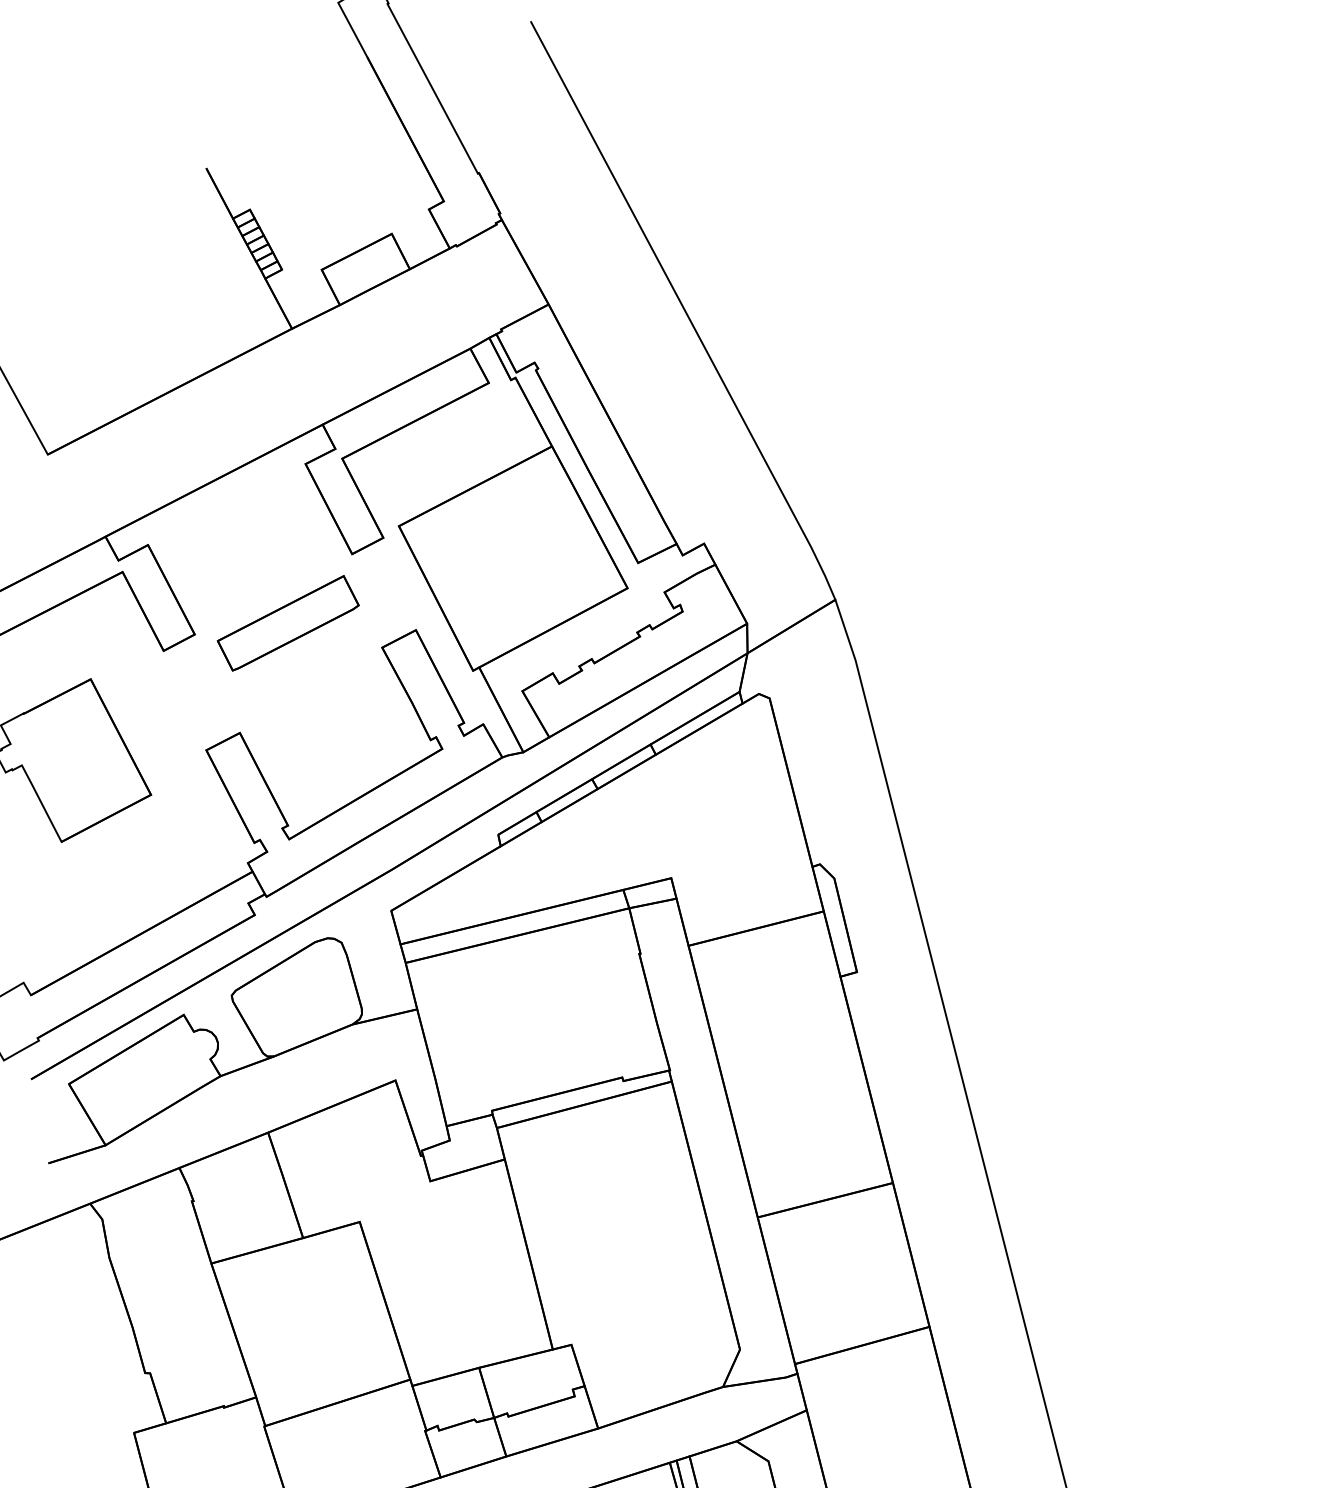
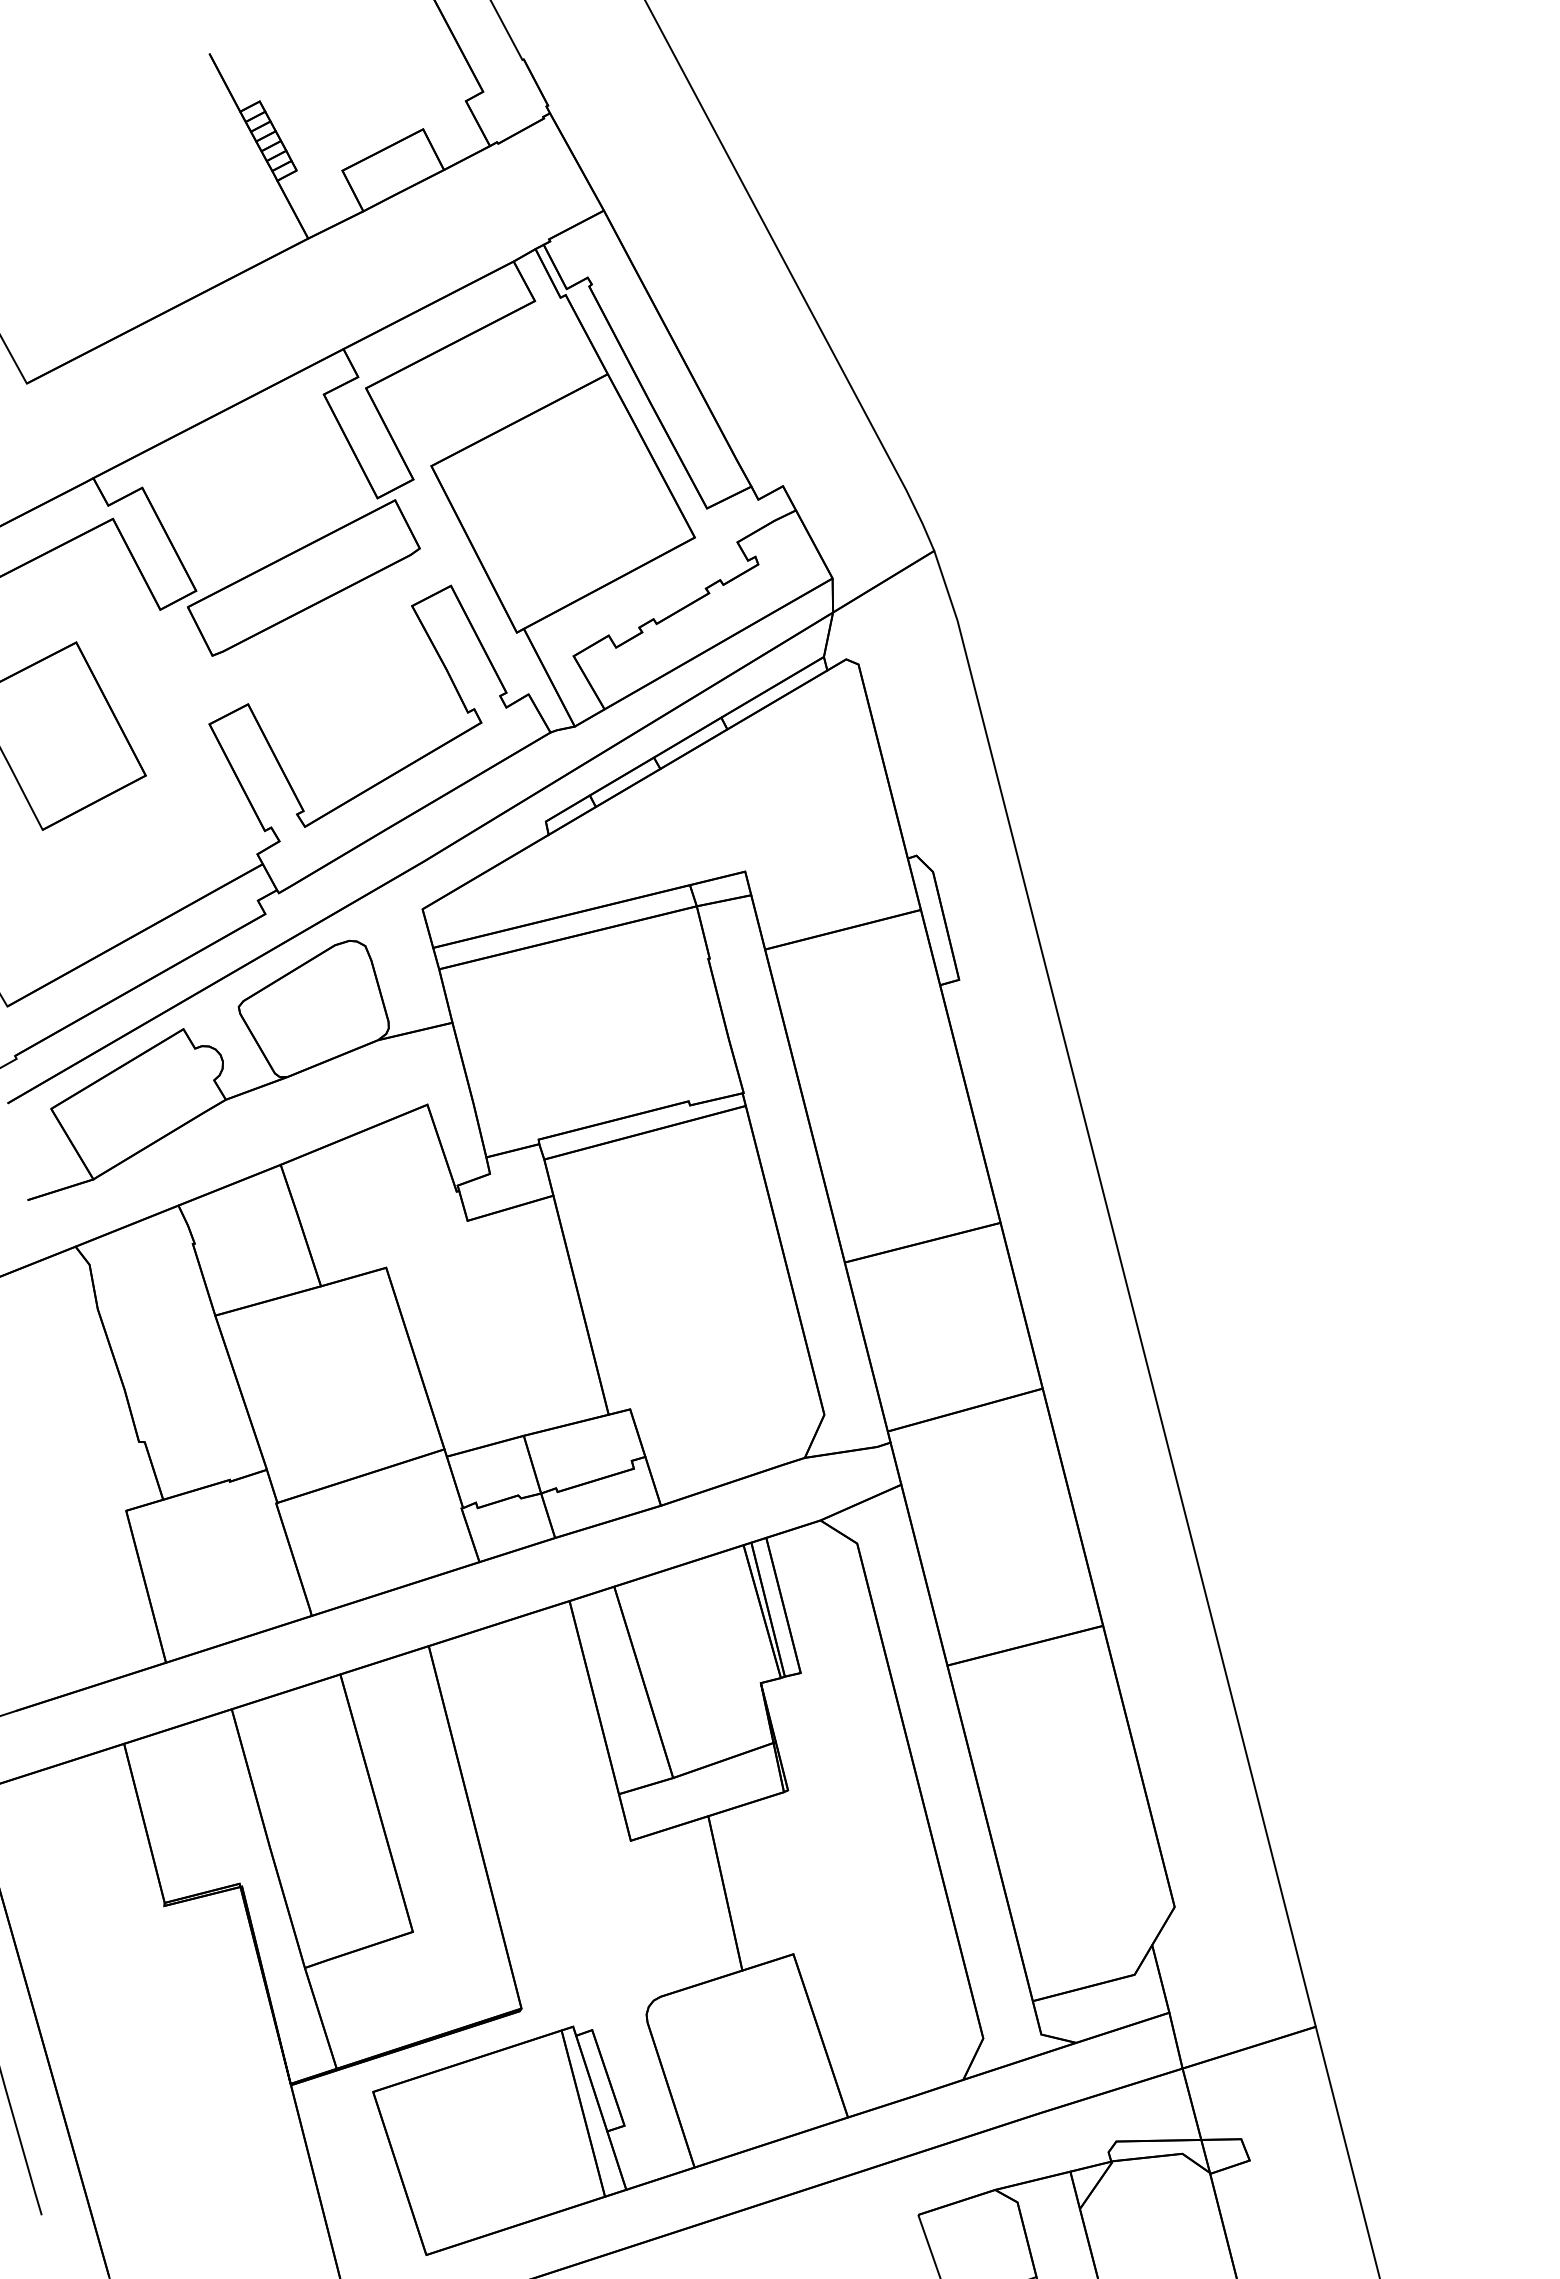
part: (287, 622) -> (303, 577), size x1.43

